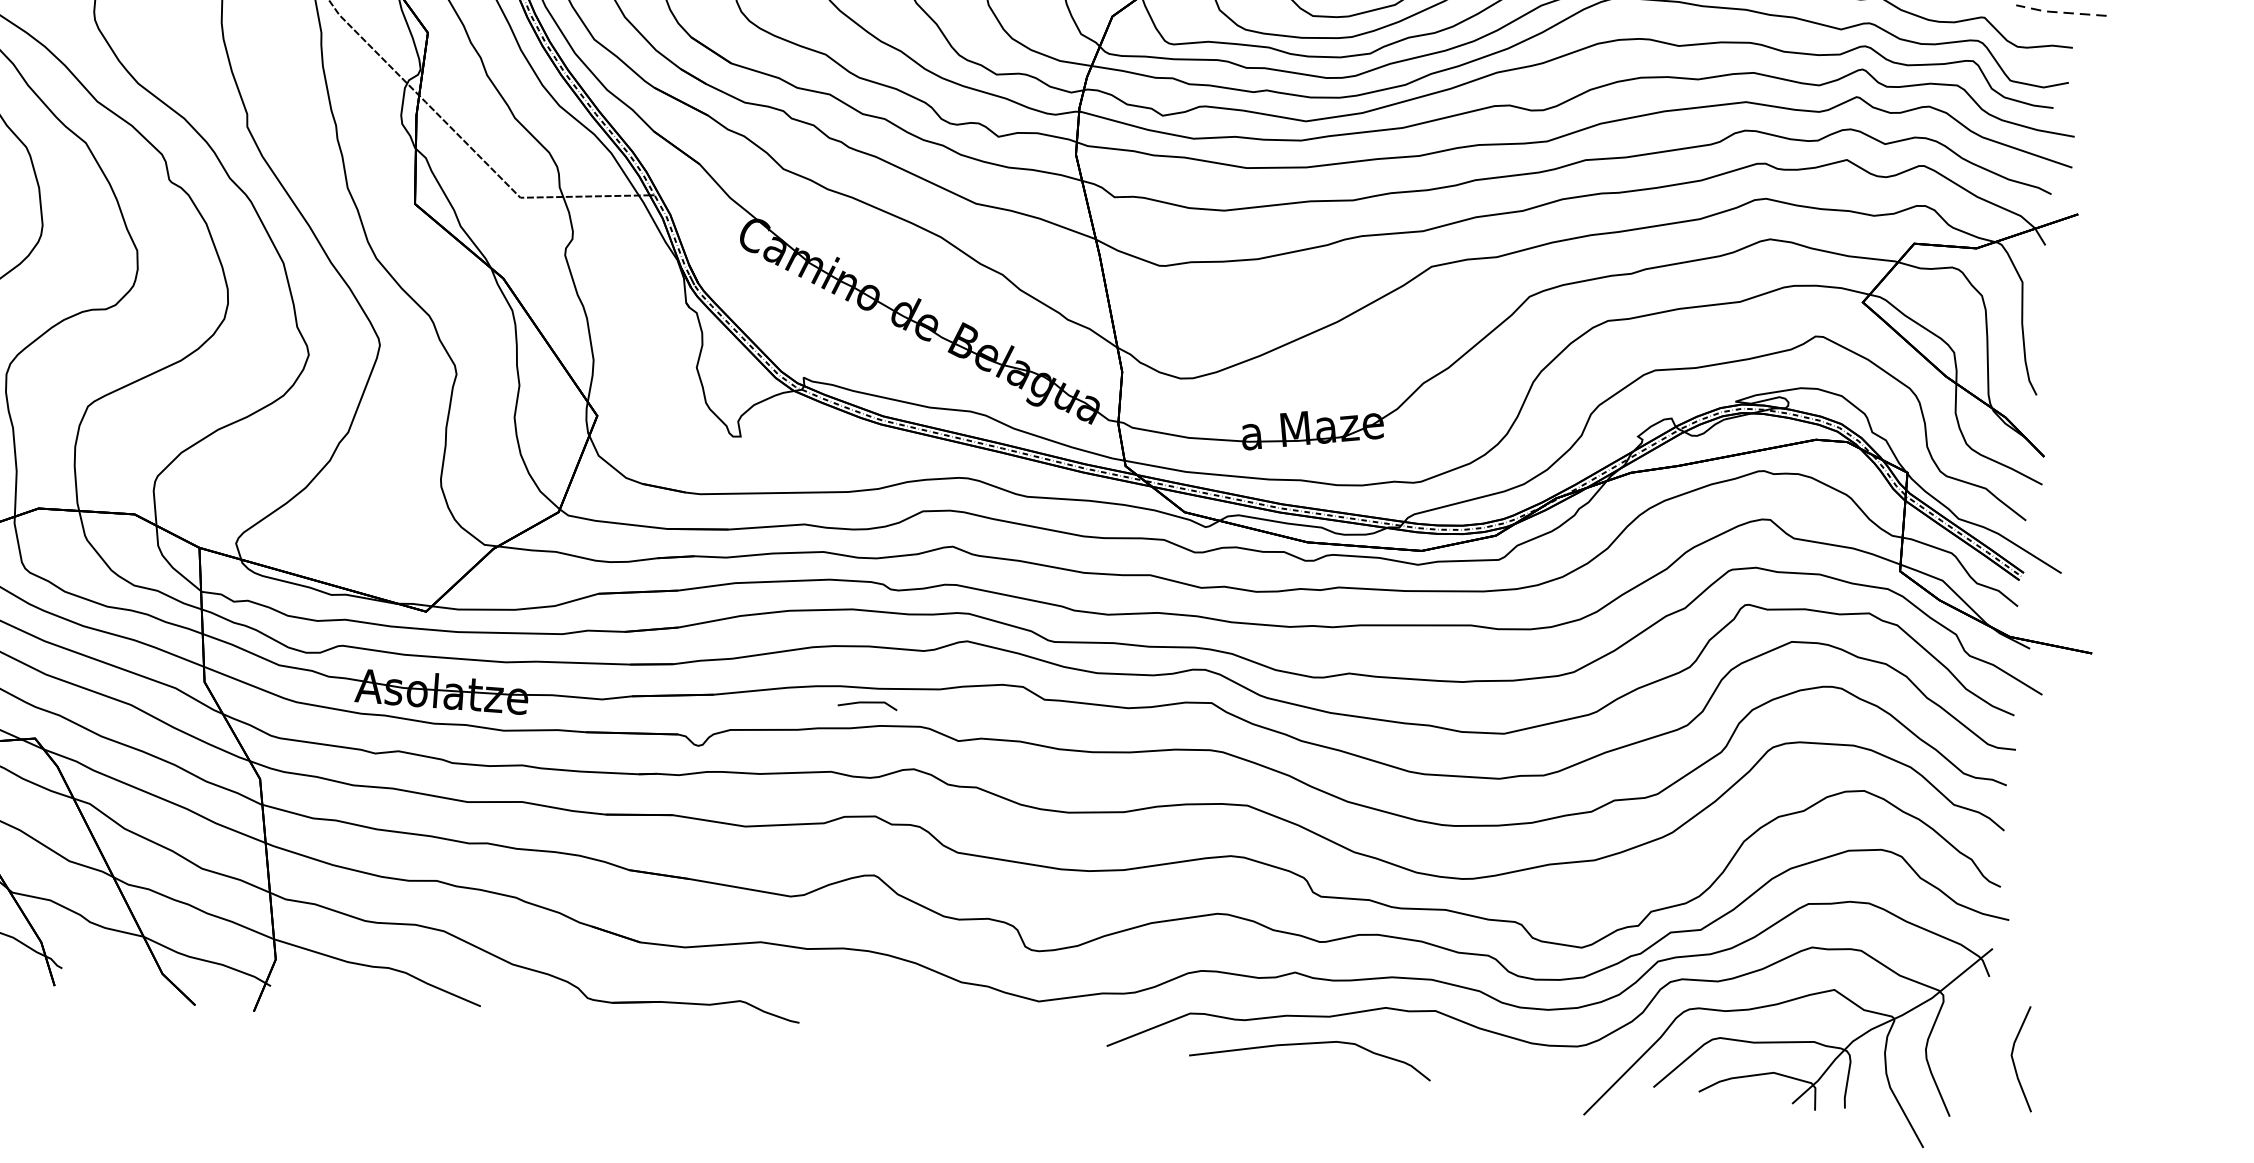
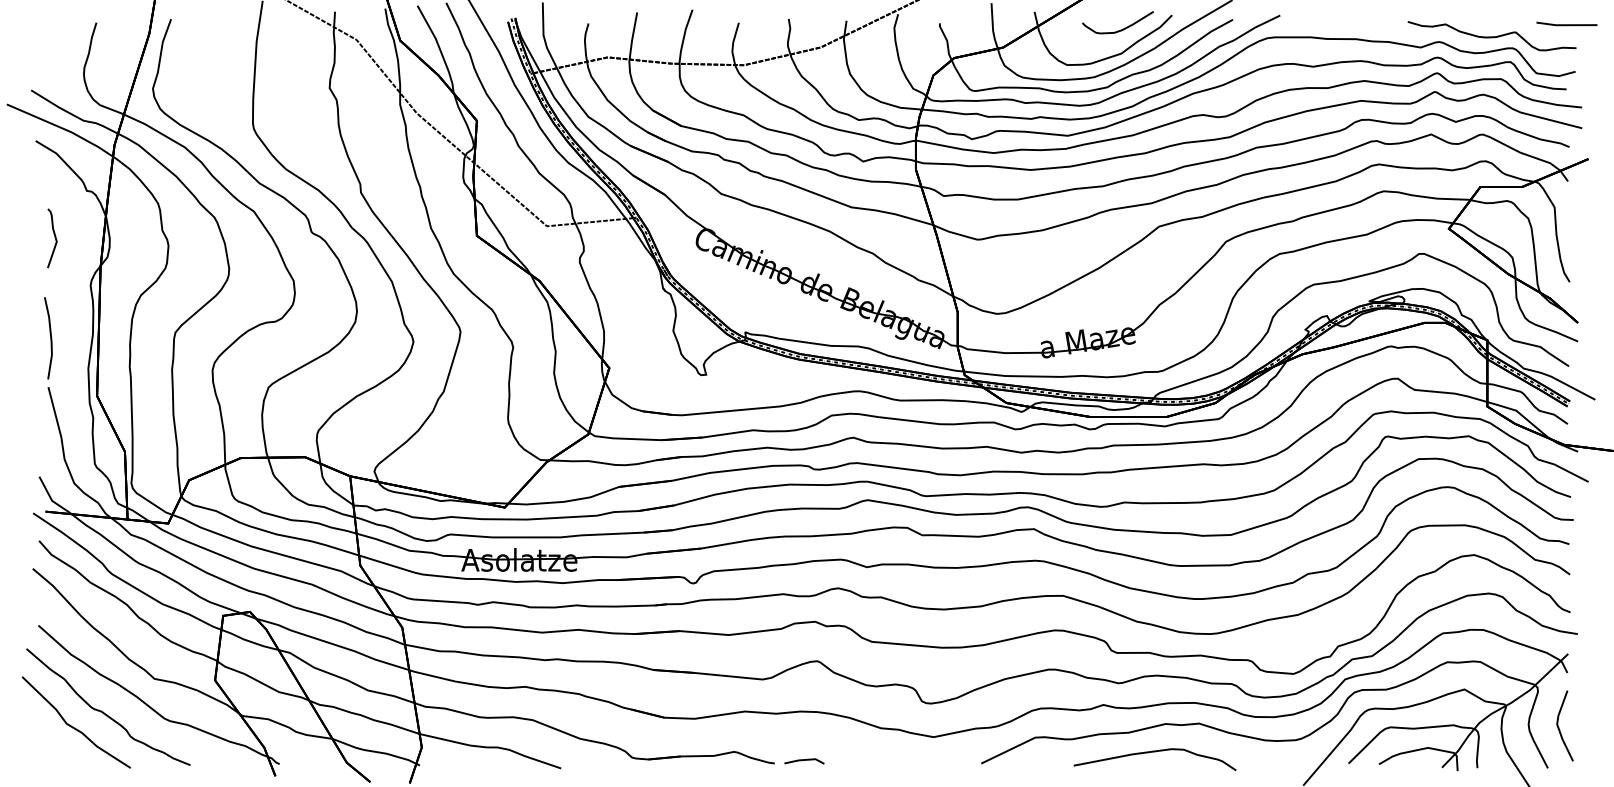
line: (2059, 12) -> (1565, 25), dashed -> solid
line: (867, 703) -> (804, 760), moved
curve: (1310, 1044) -> (1154, 752), moved
line: (2014, 1060) -> (1559, 727), moved

